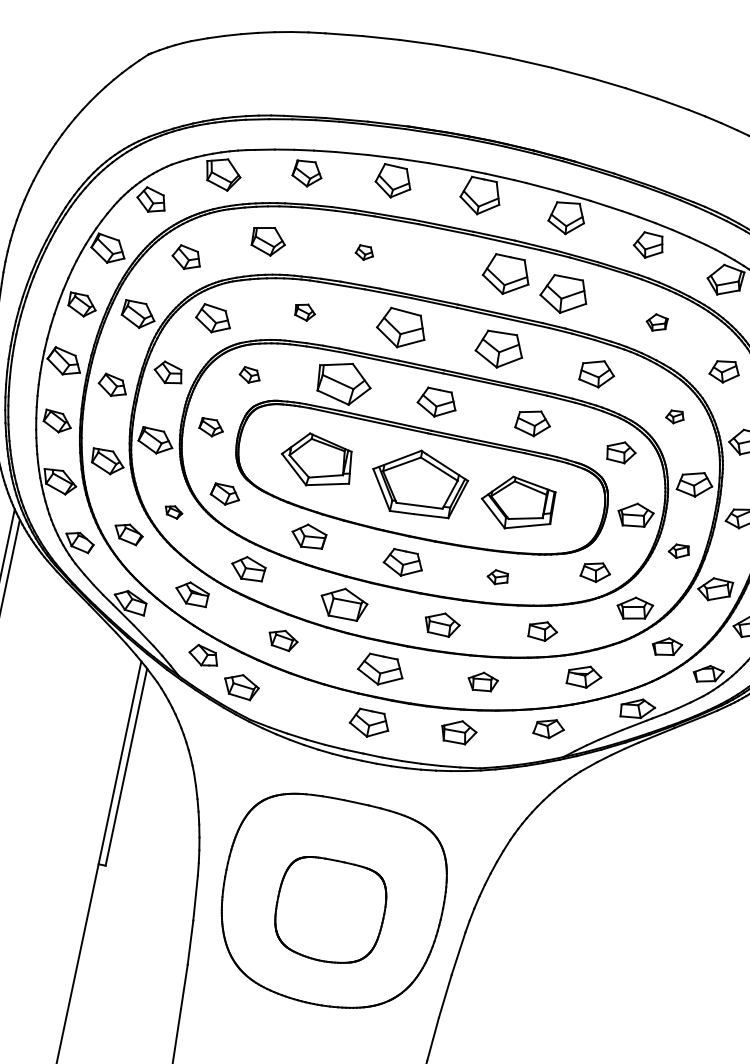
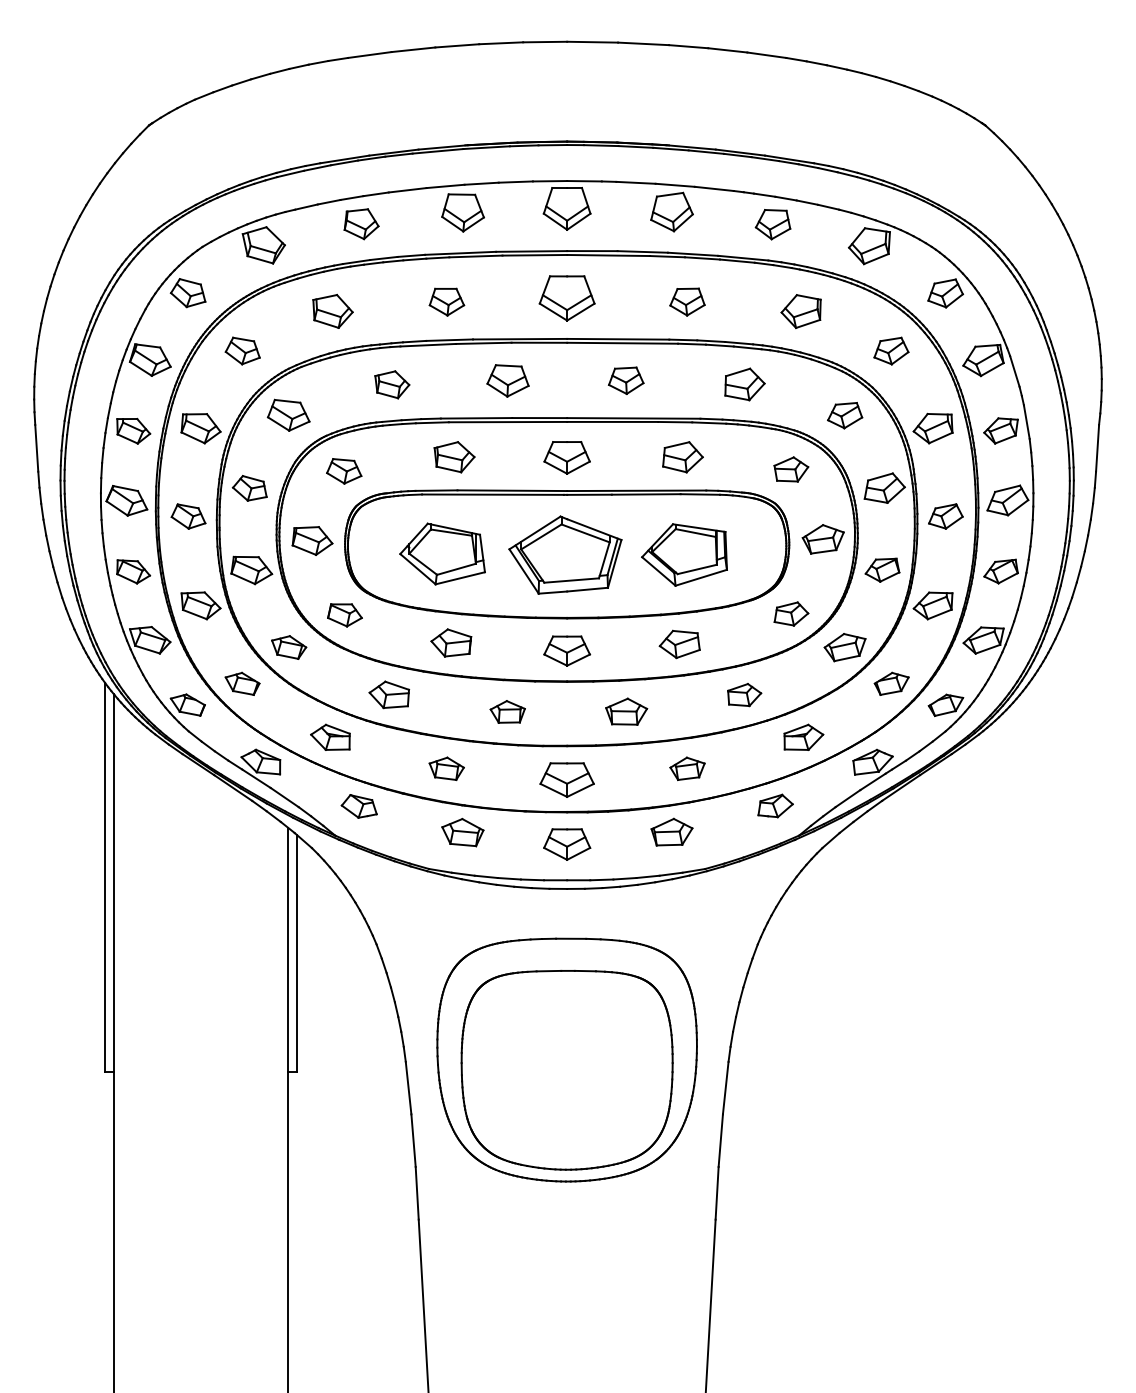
part: (364, 252) -> (446, 301), size x1.67
part: (506, 275) -> (566, 298), moved
part: (564, 294) -> (687, 301), size x0.62
part: (305, 311) -> (392, 384), size x1.43
part: (656, 322) -> (800, 311), size x1.67
part: (401, 328) -> (507, 380), size x0.71
part: (499, 349) -> (625, 380), size x0.62
part: (250, 375) -> (344, 471), size x1.43
part: (343, 383) -> (454, 457), size x0.62
part: (675, 416) -> (845, 415), size x1.67
part: (211, 427) -> (312, 540), size x1.43
part: (173, 512) -> (289, 647), size x1.67
part: (679, 550) -> (882, 569), size x1.43
part: (497, 577) -> (679, 644), size x1.67
part: (343, 603) -> (507, 711), size x0.62
part: (241, 686) -> (462, 832), moved
part: (329, 910) -> (566, 1069), size x1.67

